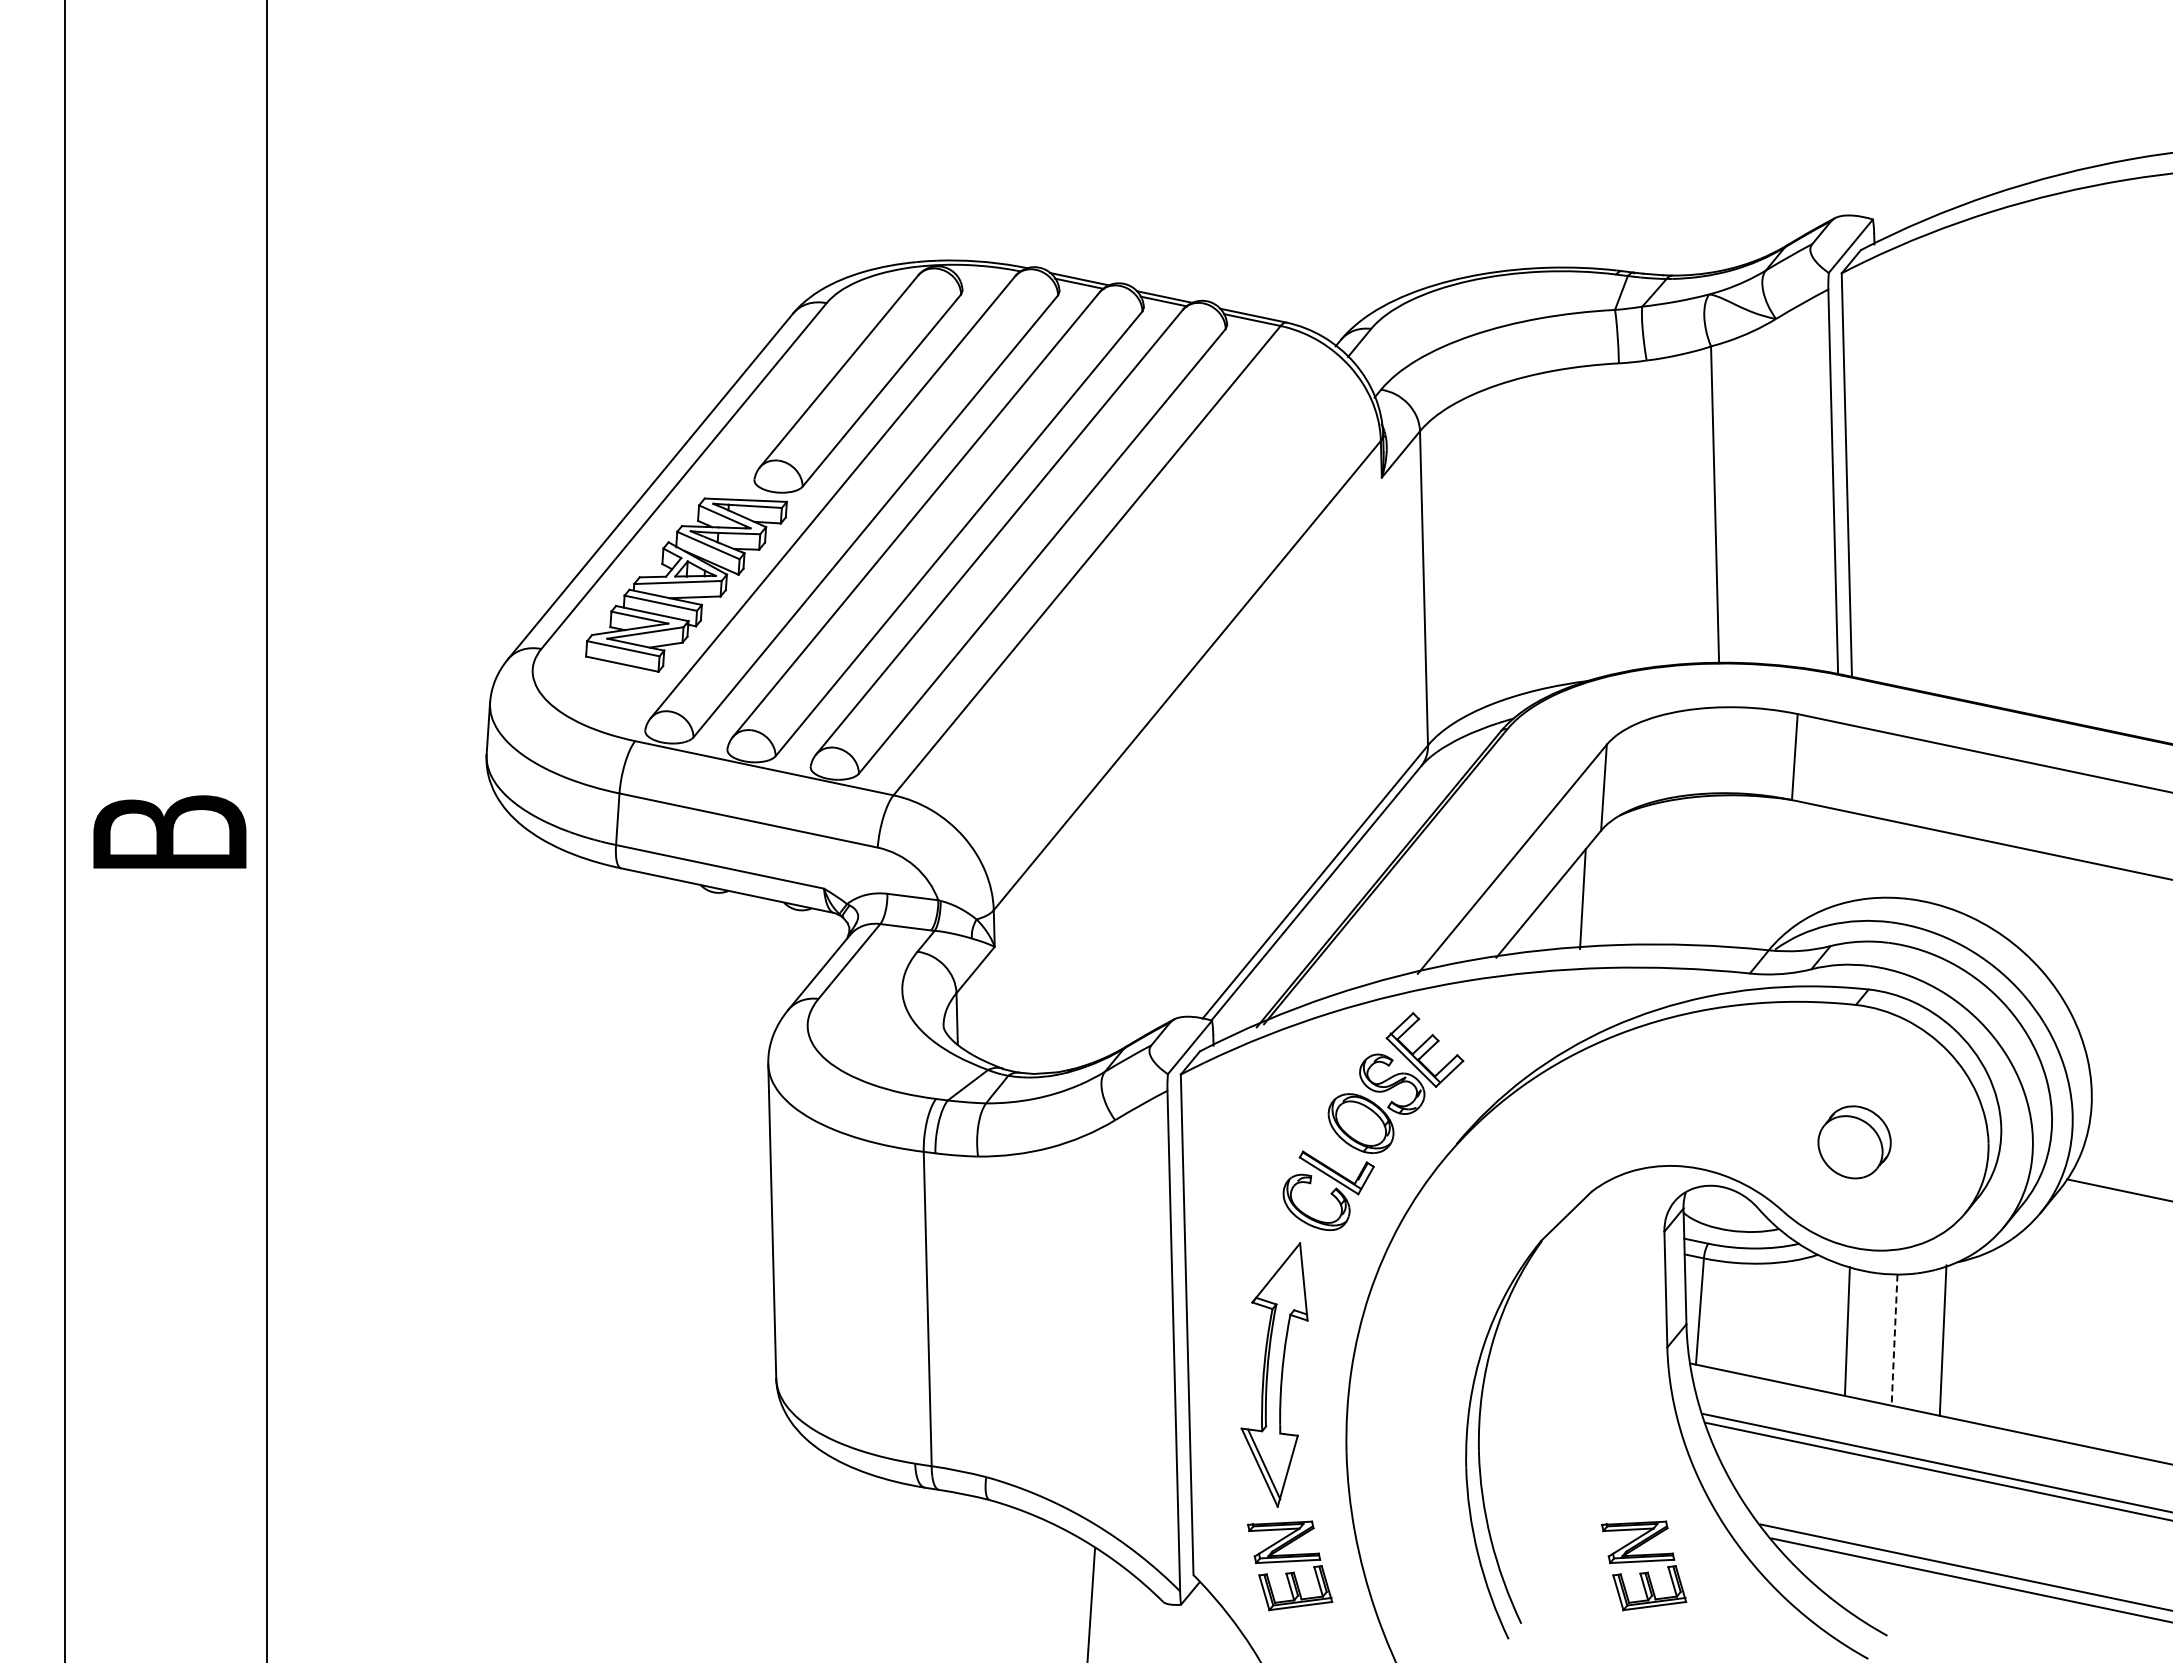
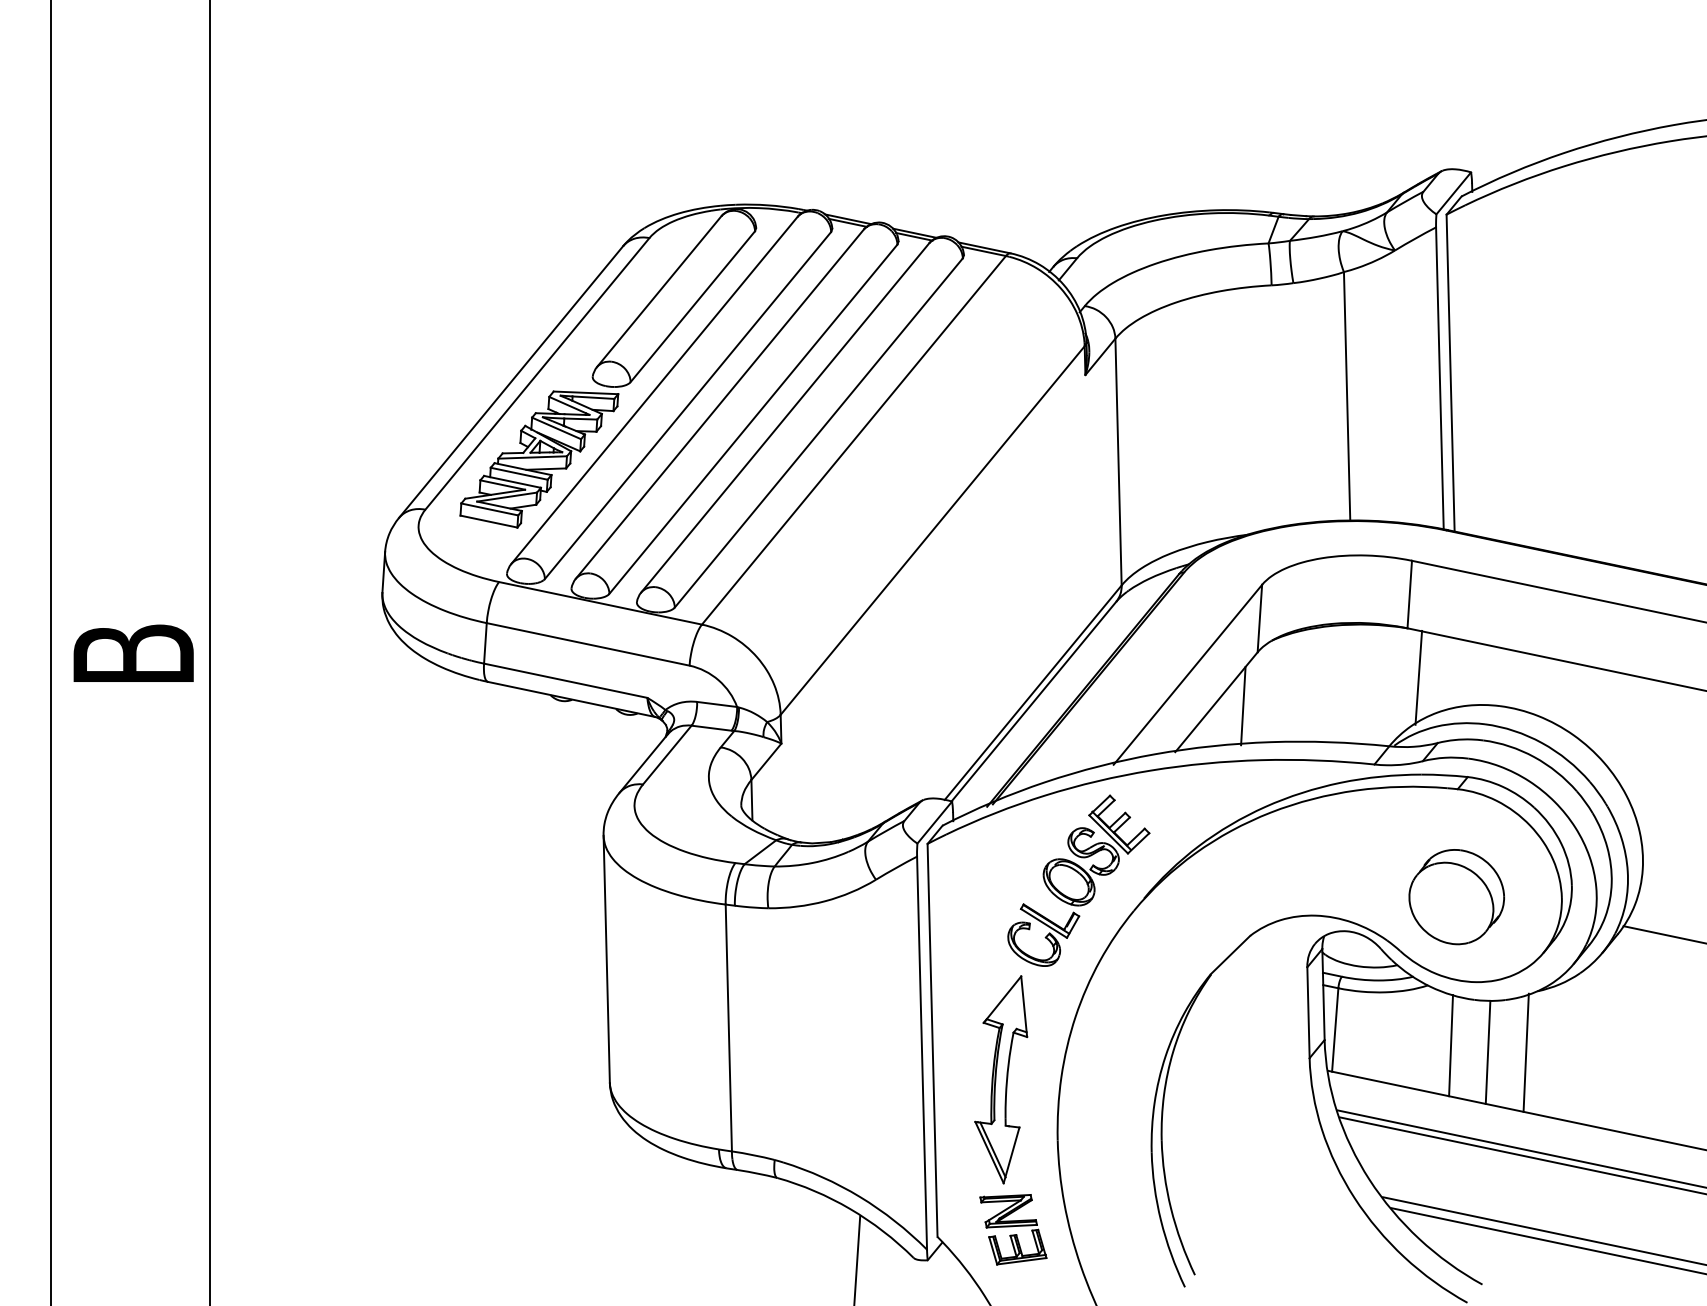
line: (1806, 862) -> (1418, 677), added
part: (1854, 1142) -> (1456, 897), size x1.67
line: (1894, 1340) -> (1488, 1052), dashed -> solid
part: (1644, 1565) -> (1291, 1229), removed

